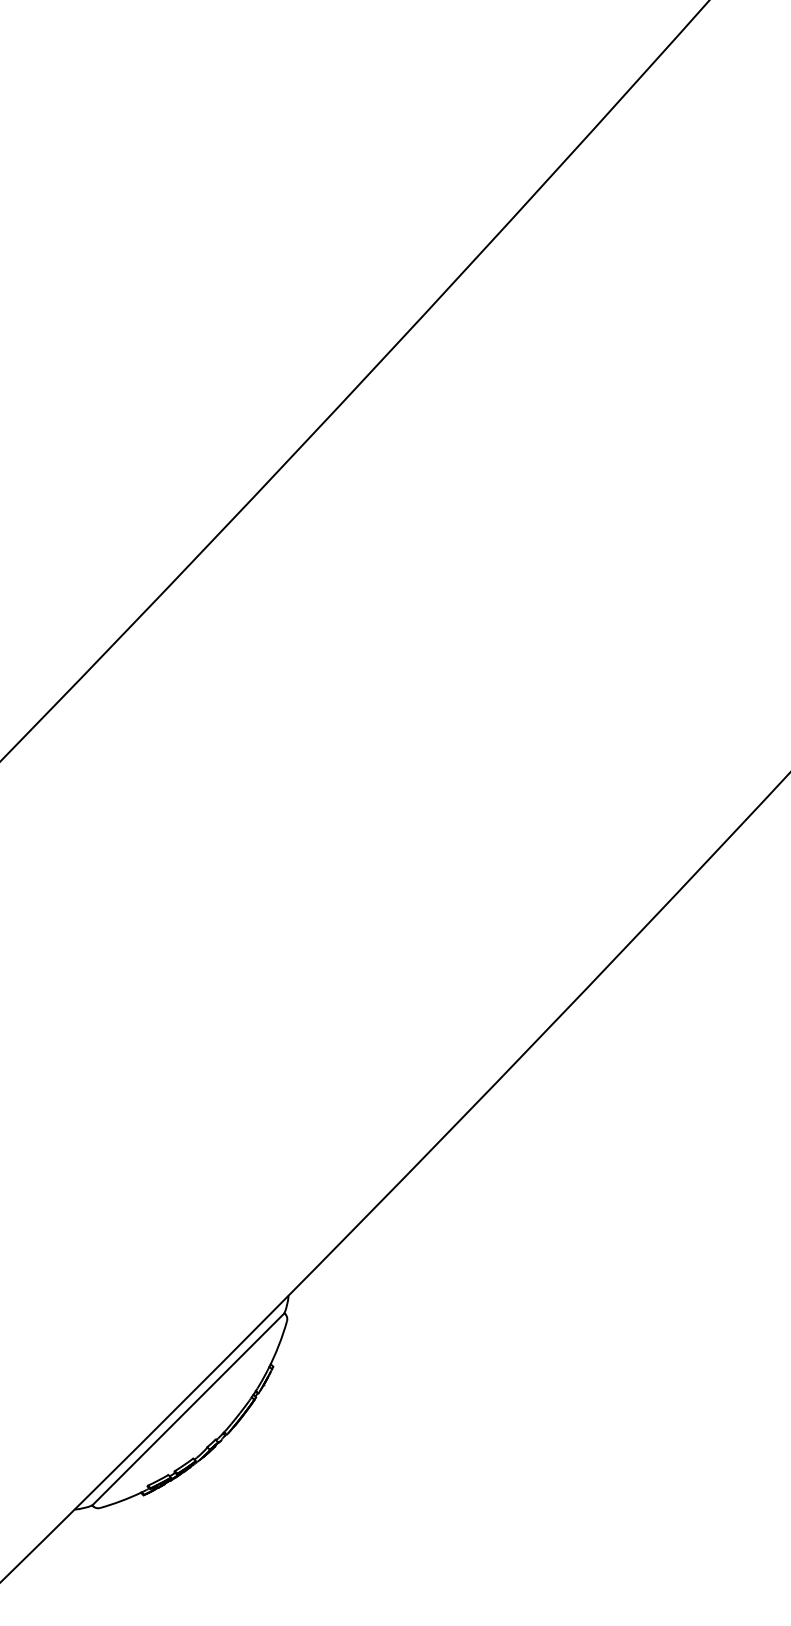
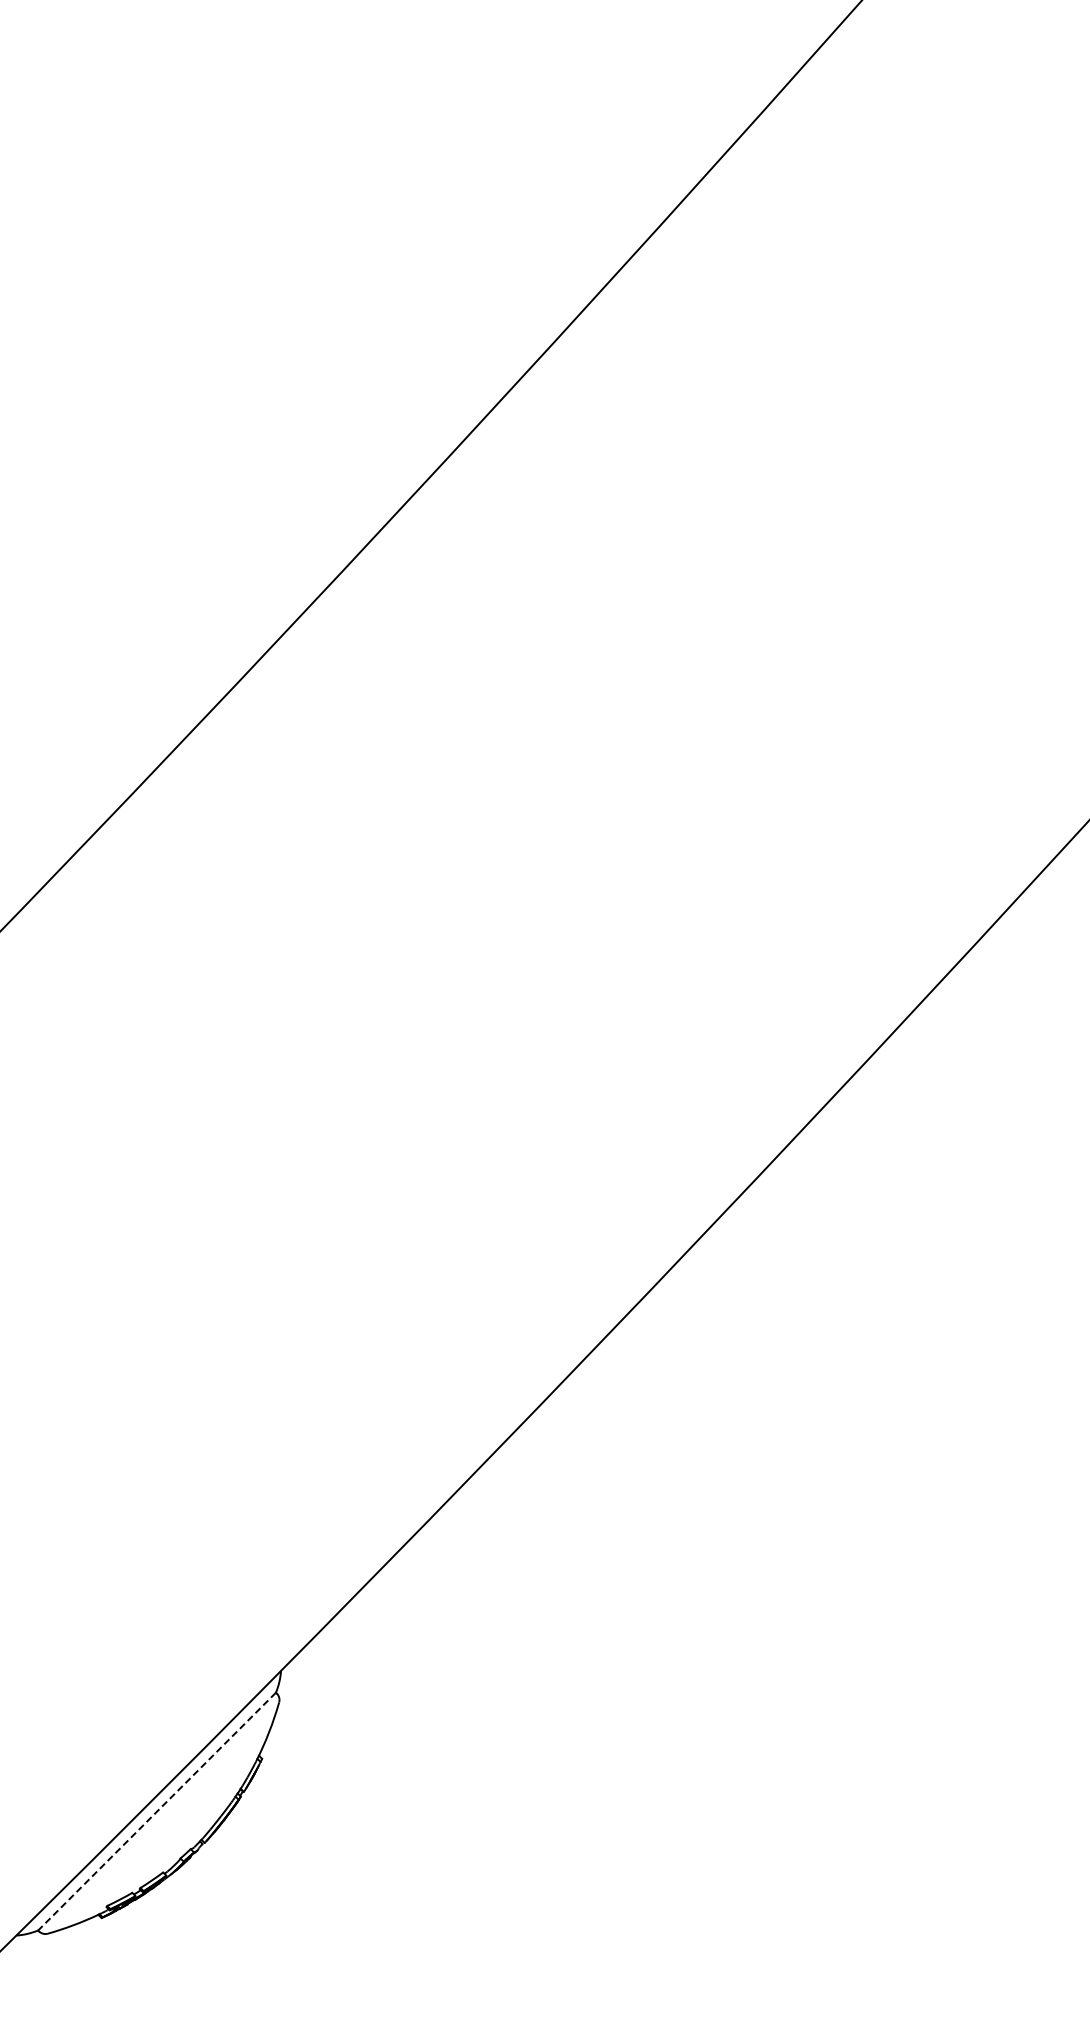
line: (187, 1409) -> (156, 1811), solid -> dashed

